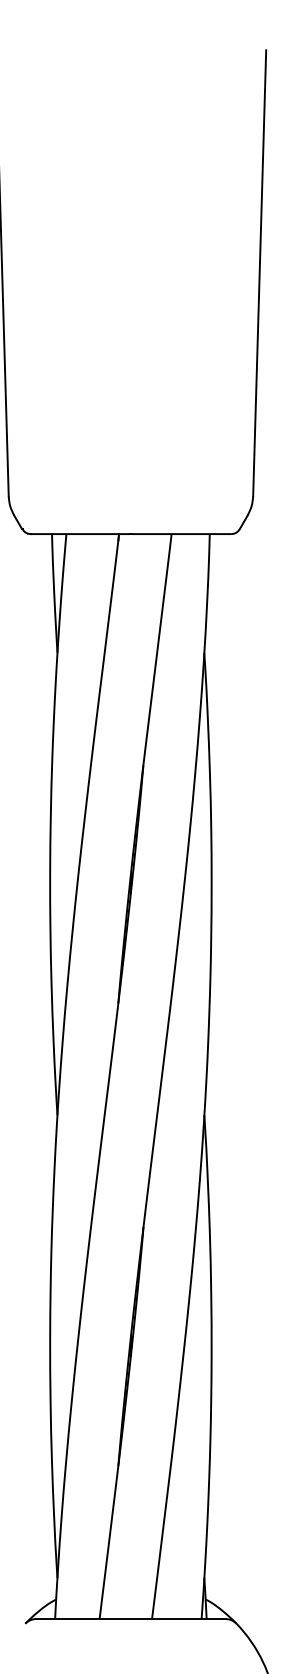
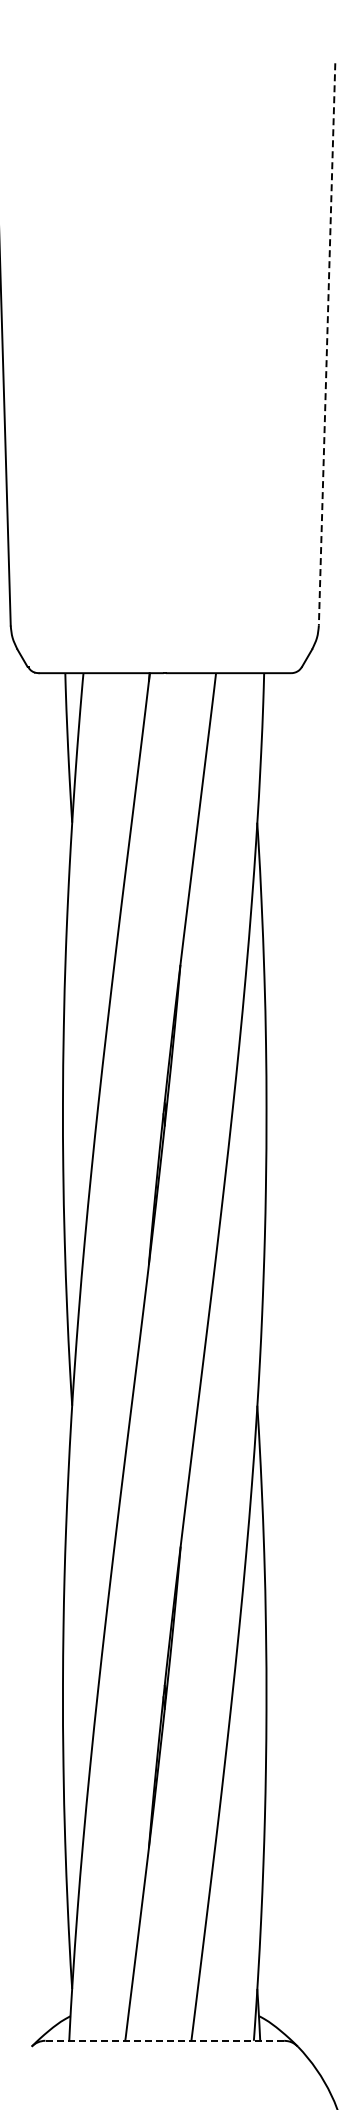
line: (260, 273) -> (327, 344), solid -> dashed
line: (130, 1618) -> (164, 2040), solid -> dashed

